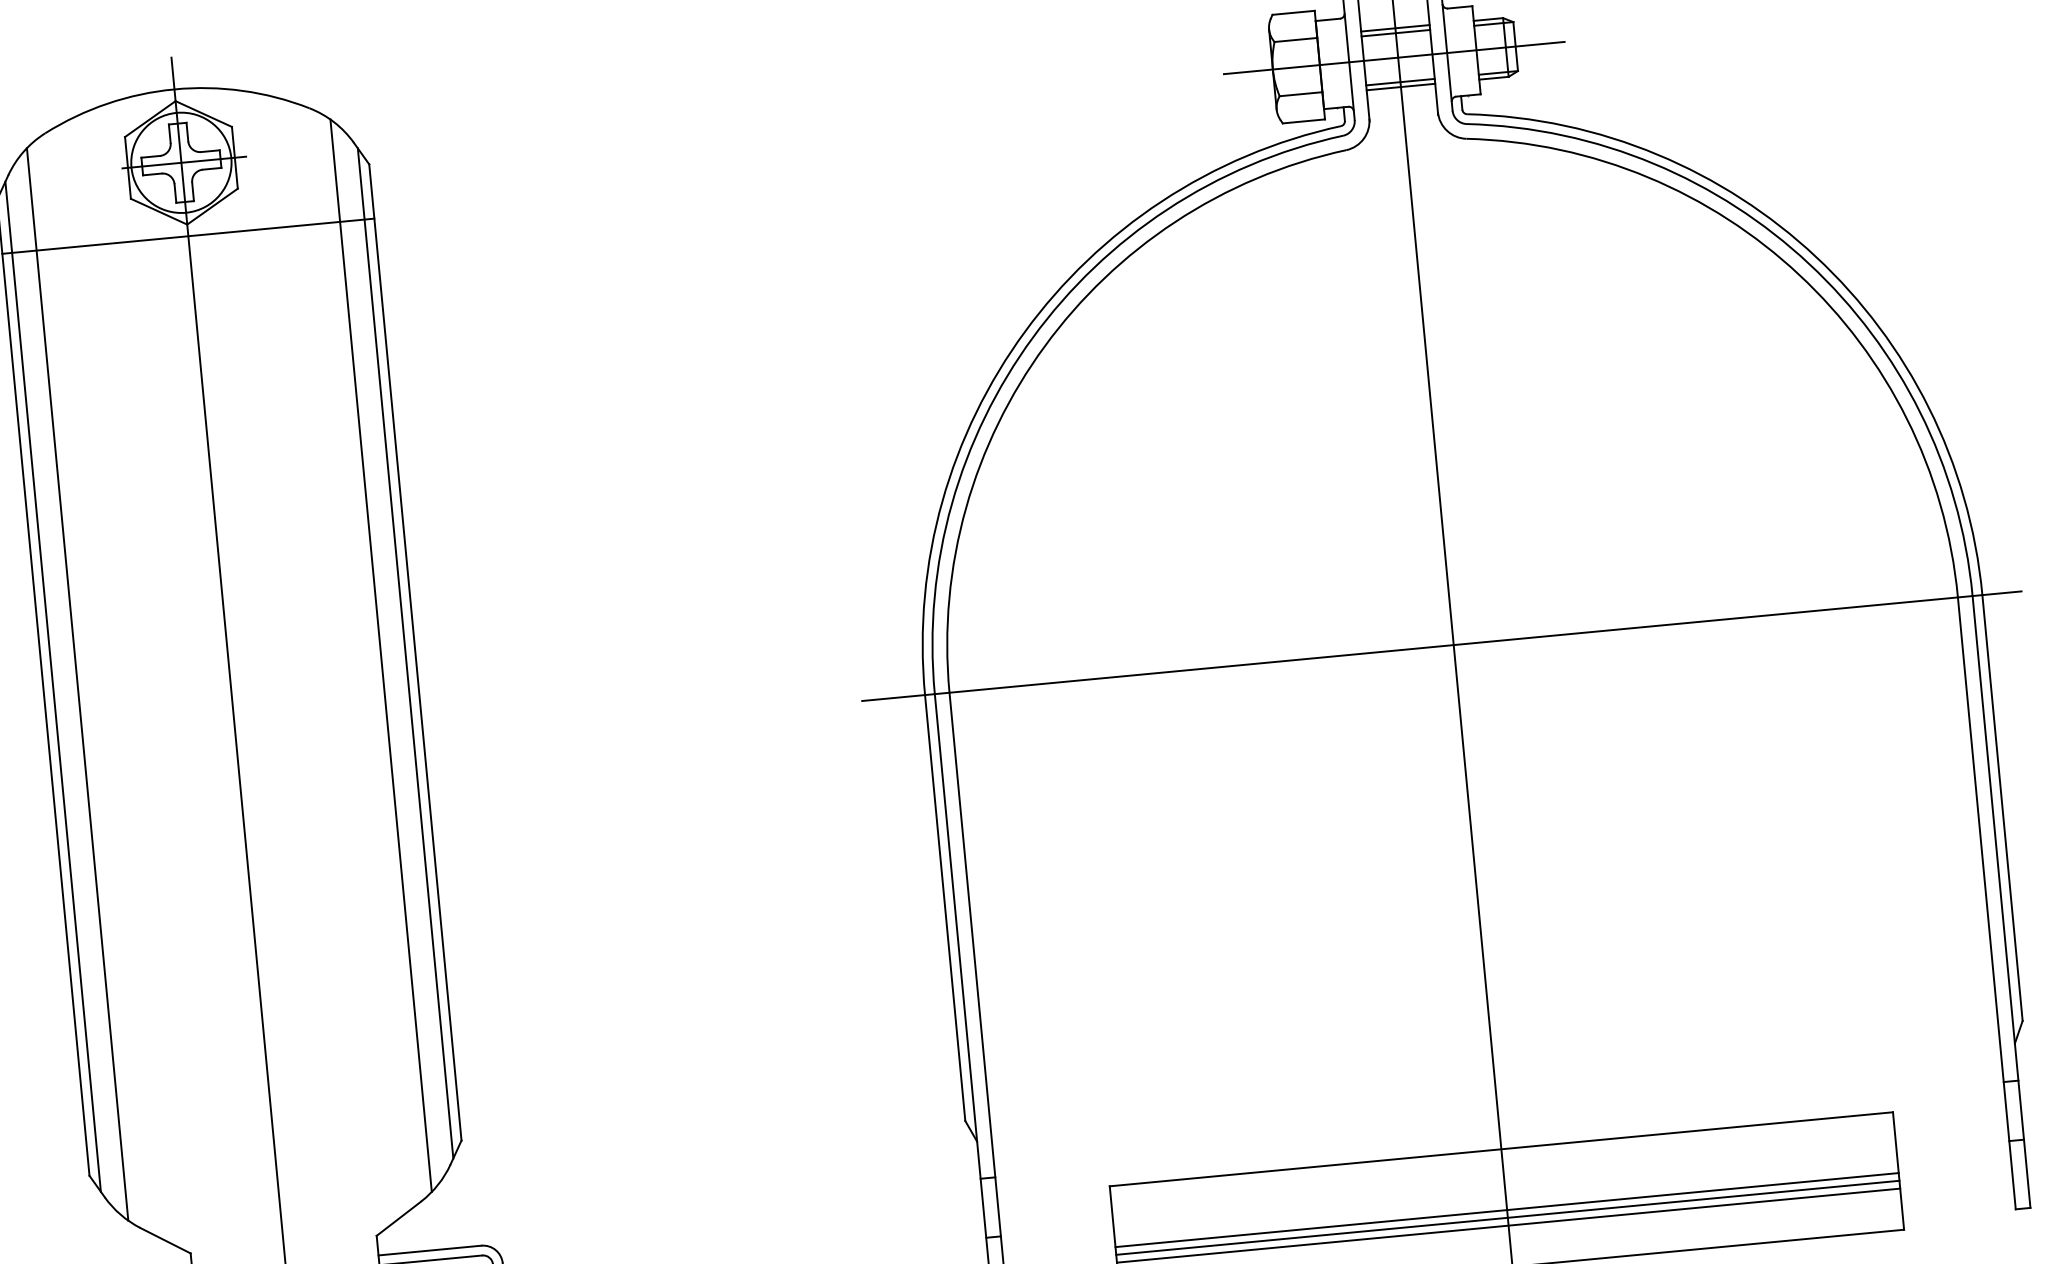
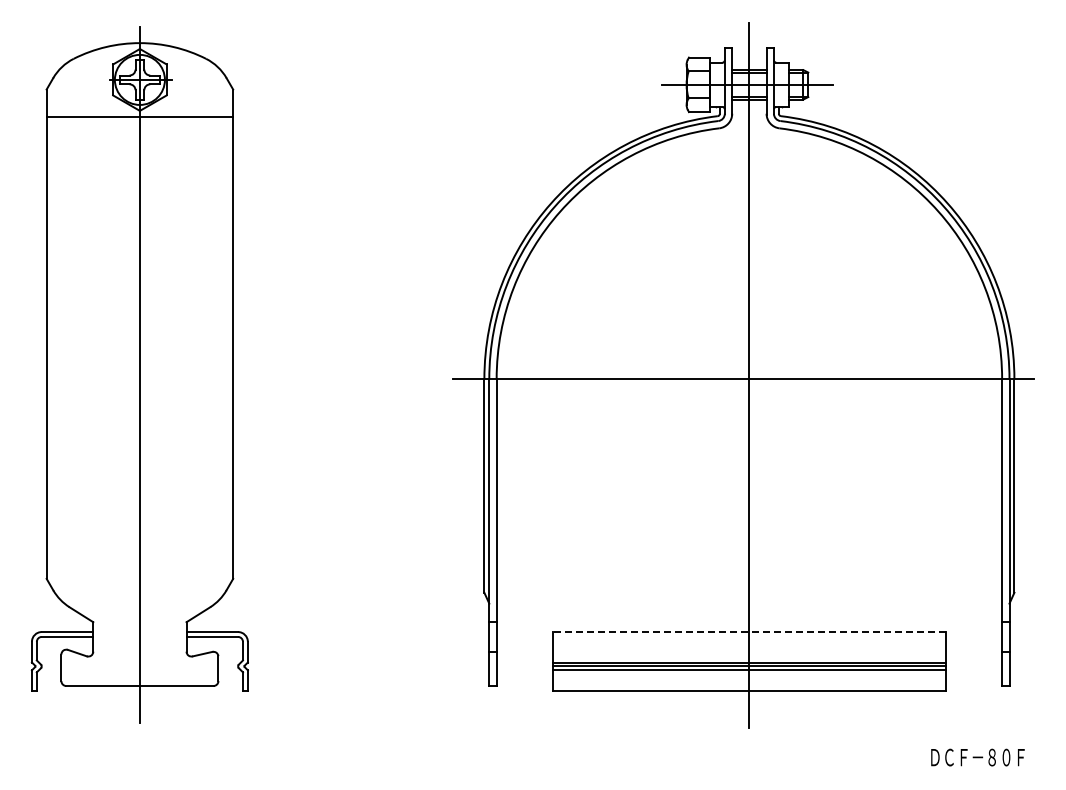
line: (406, 653) -> (228, 334), removed
line: (380, 656) -> (215, 334), removed
line: (76, 685) -> (63, 334), removed
line: (53, 687) -> (51, 334), removed
line: (1499, 1150) -> (748, 632), solid -> dashed

